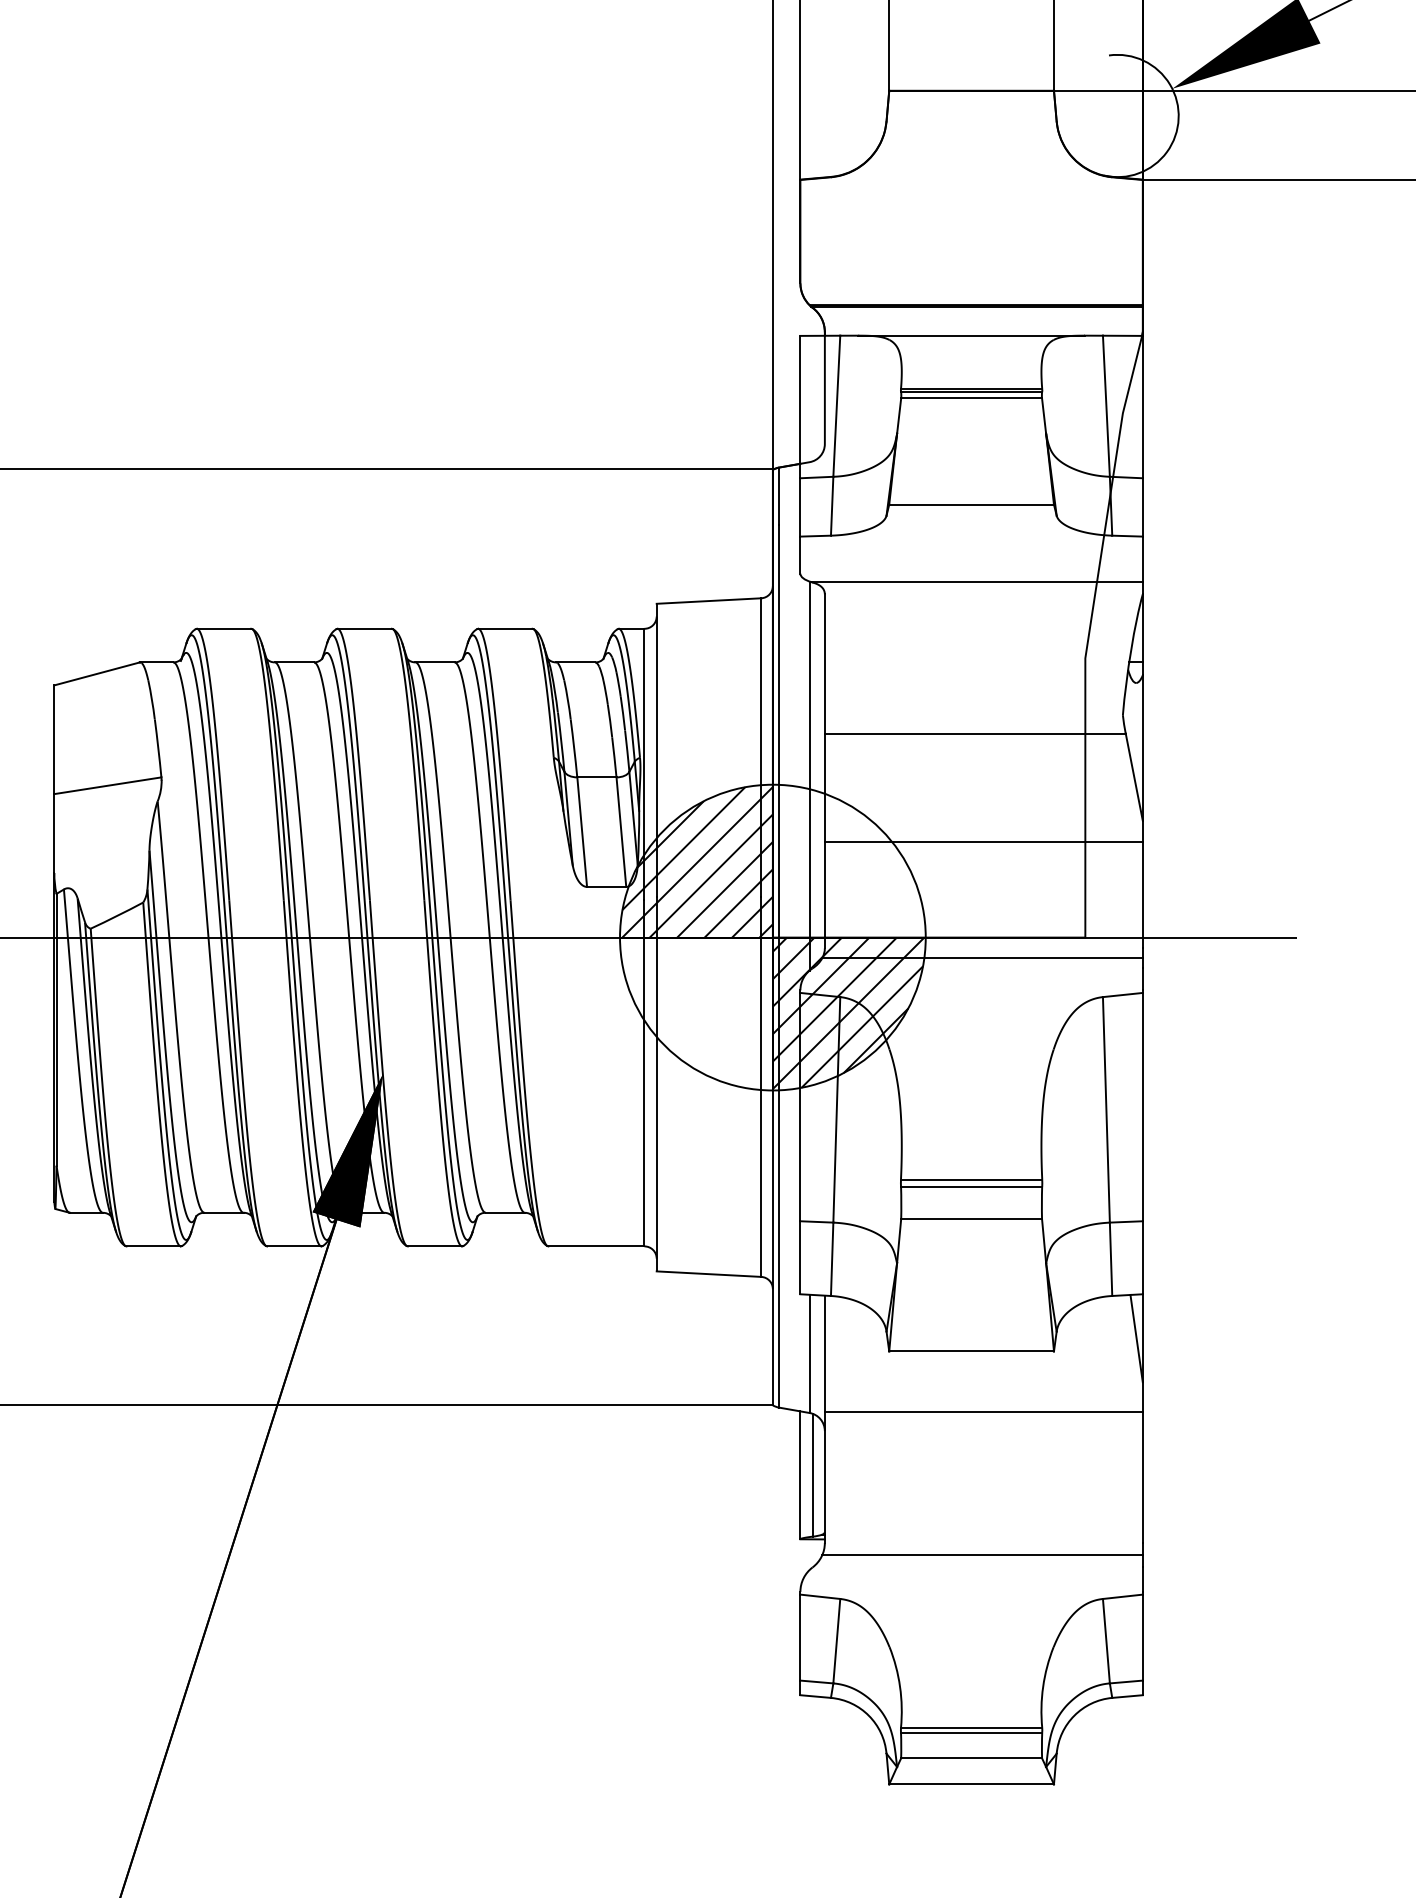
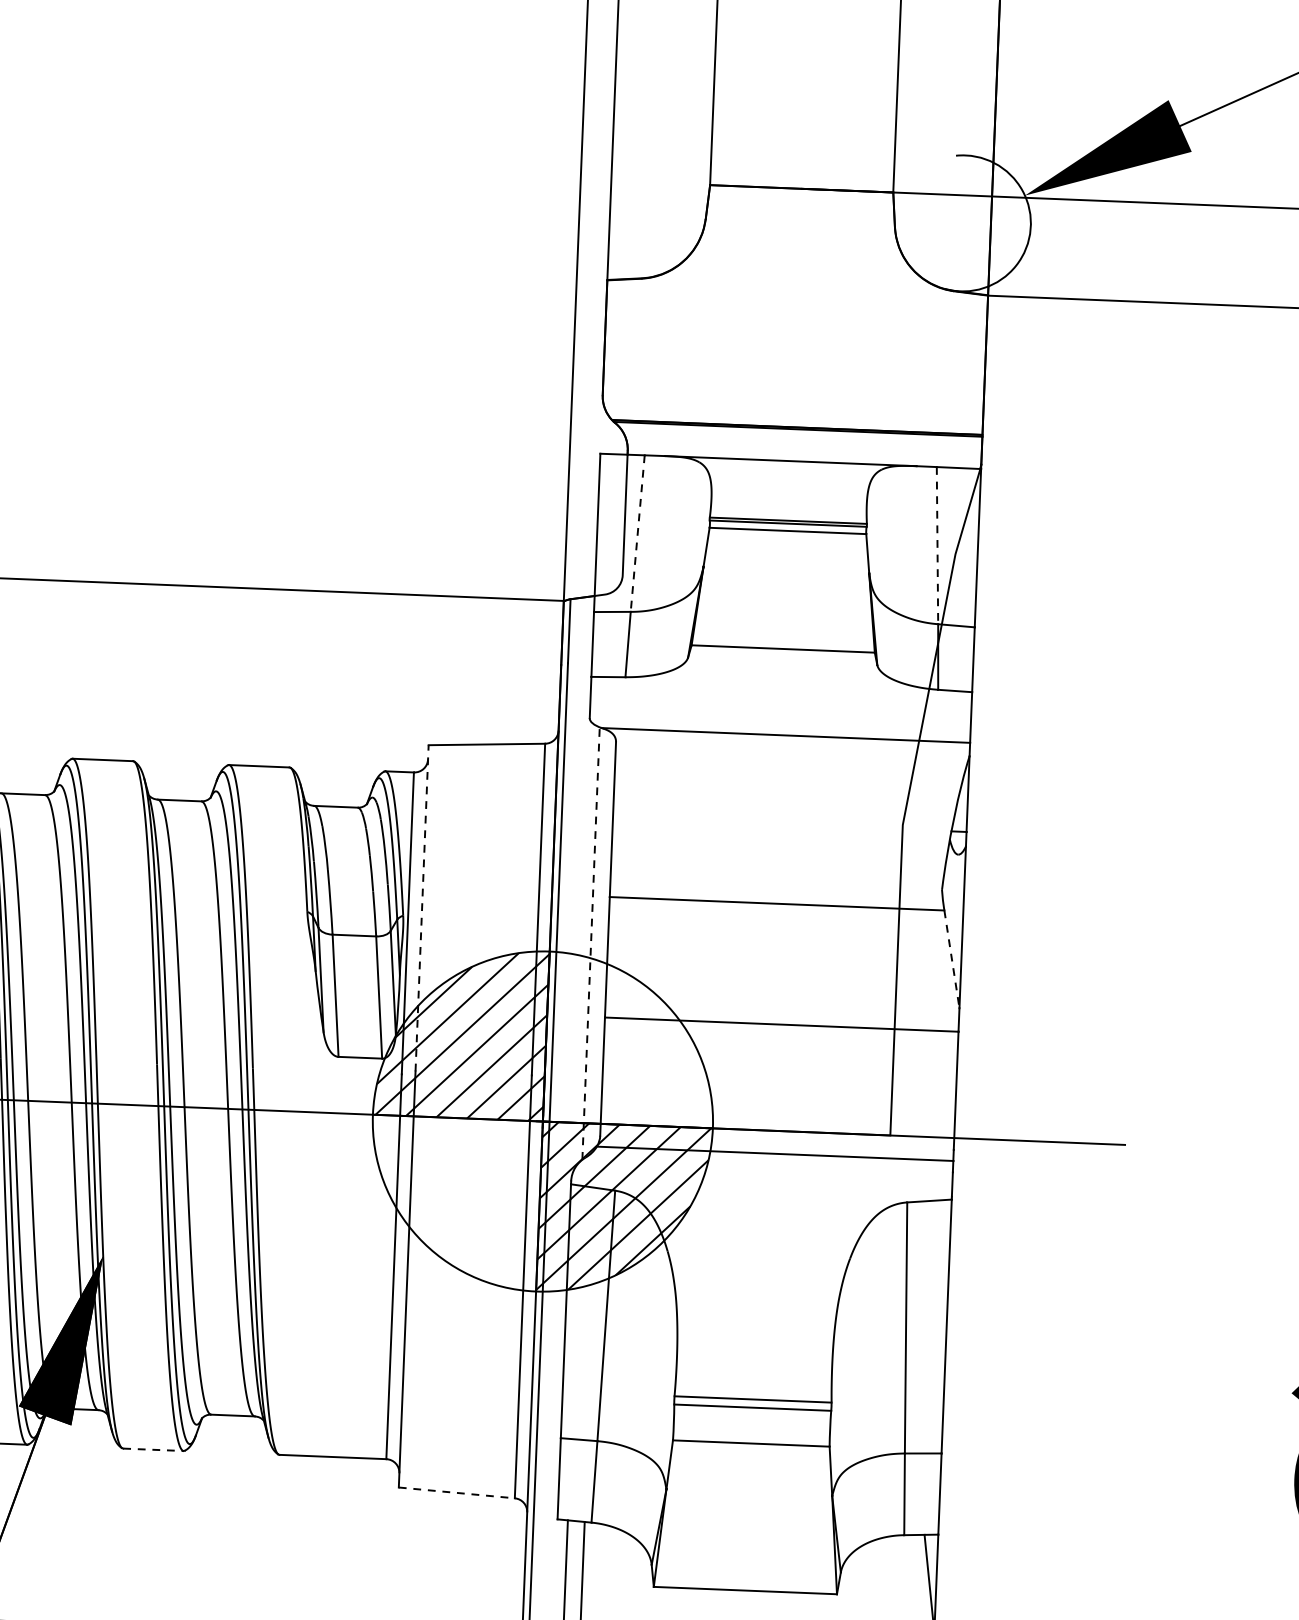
line: (836, 406) -> (637, 533), solid -> dashed
line: (1106, 406) -> (937, 545), solid -> dashed
line: (656, 750) -> (421, 908), solid -> dashed
line: (809, 775) -> (590, 942), solid -> dashed
line: (1134, 777) -> (952, 959), solid -> dashed
line: (435, 1246) -> (153, 1449), solid -> dashed
line: (709, 1274) -> (457, 1493), solid -> dashed

